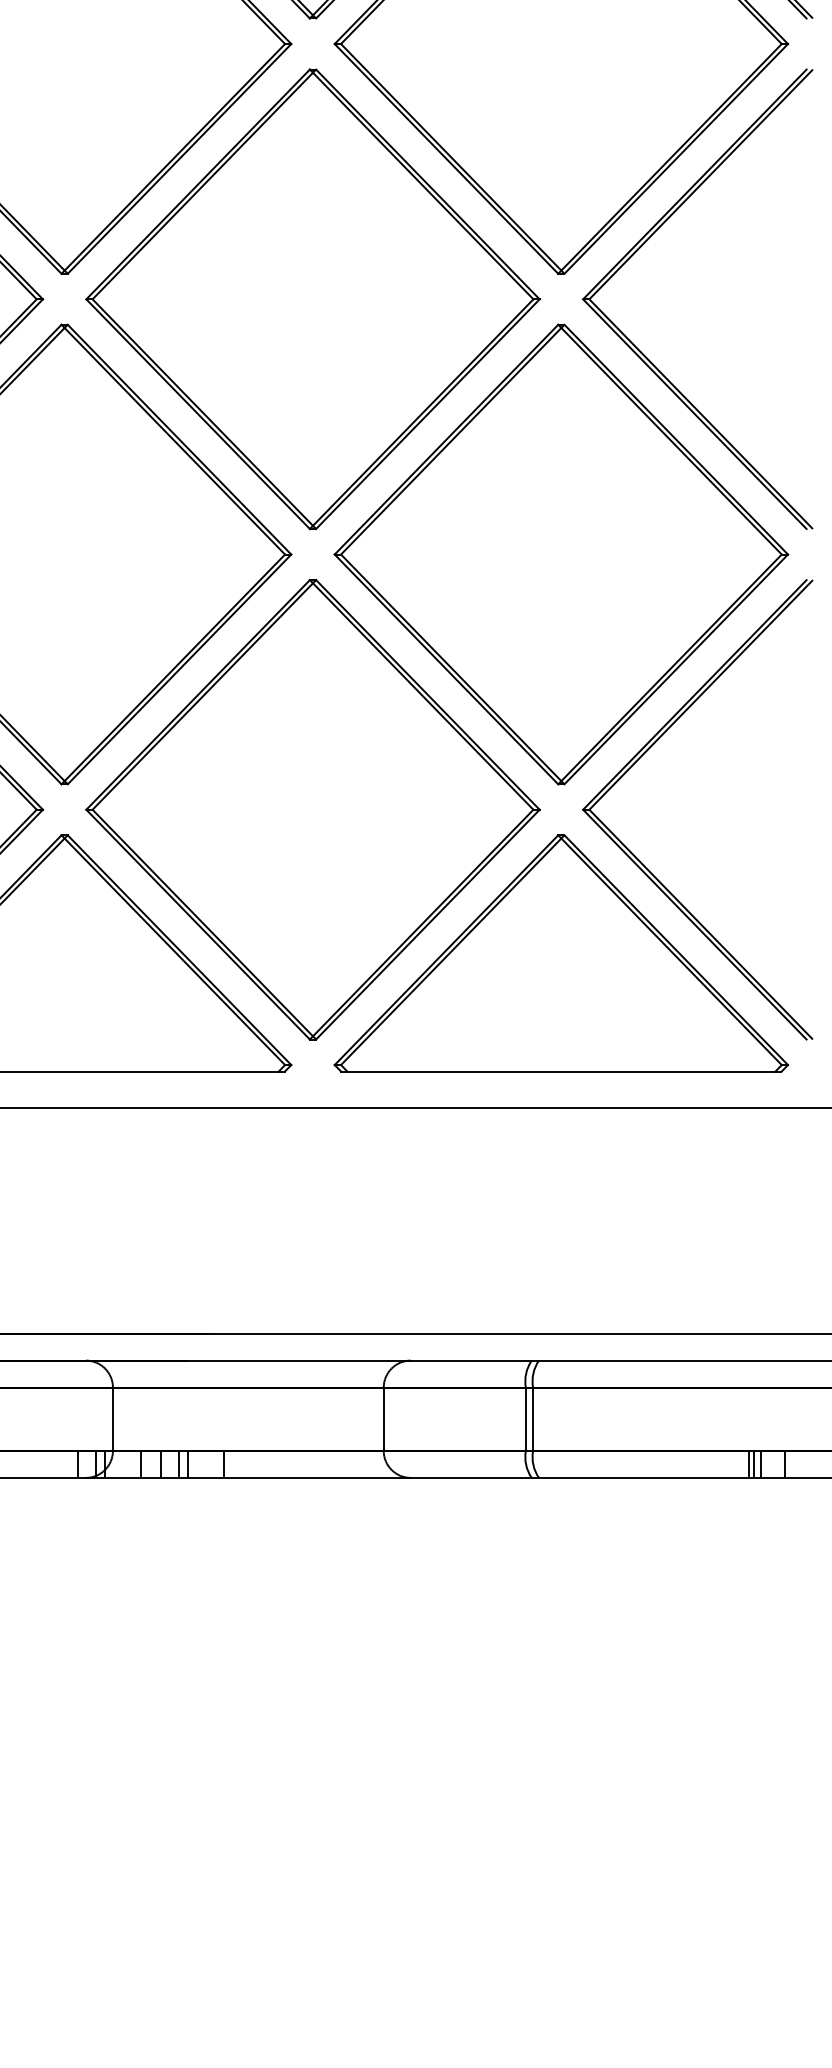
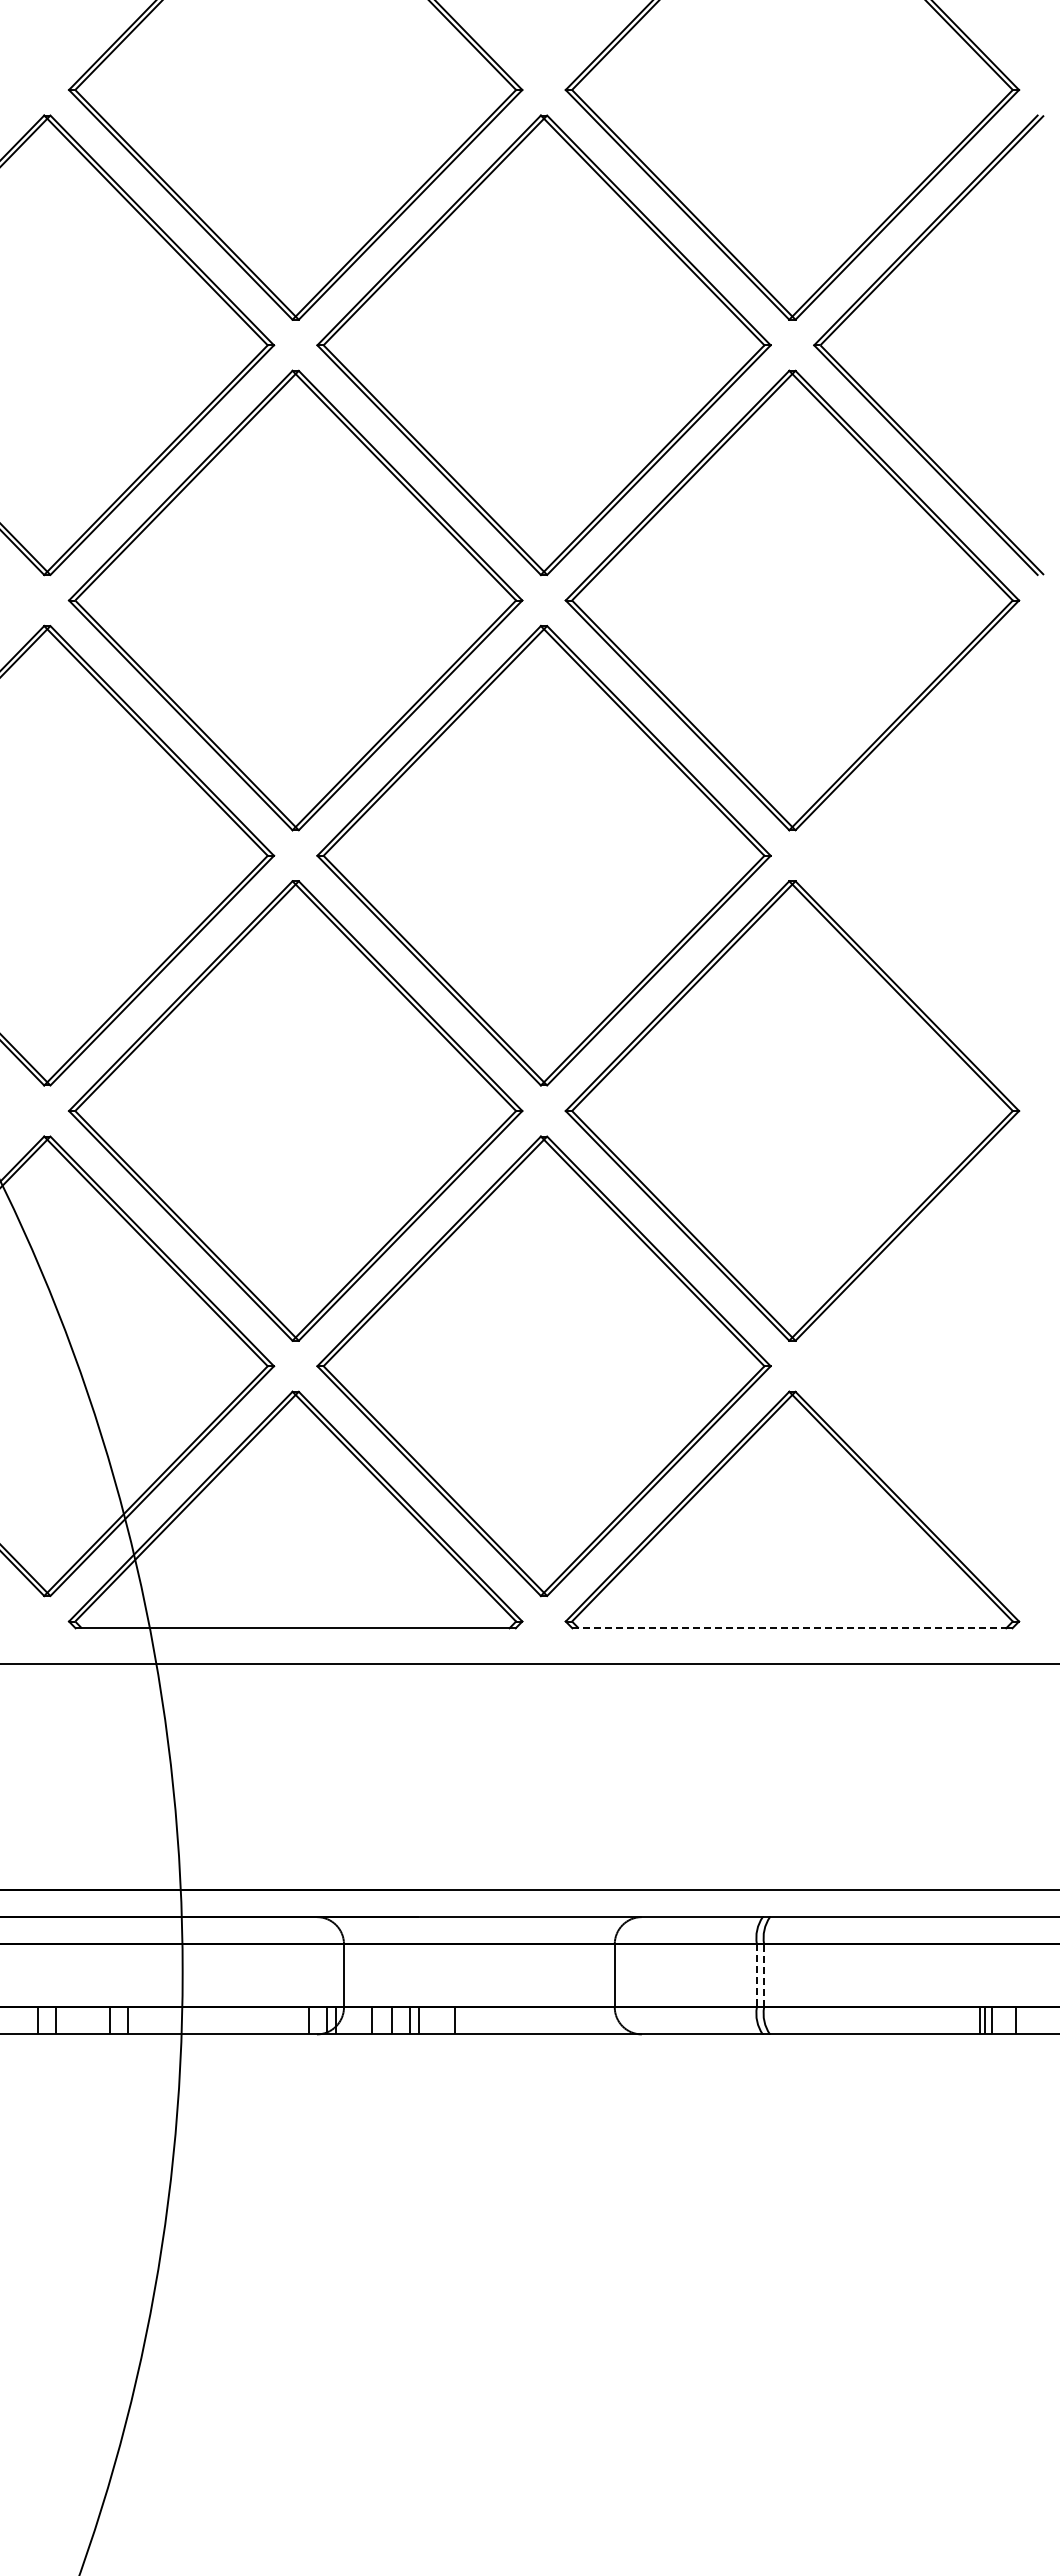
part: (643, 245) -> (874, 801), removed
part: (643, 756) -> (874, 1312), removed
line: (558, 1072) -> (789, 1628), solid -> dashed
line: (525, 1419) -> (756, 1975), solid -> dashed
line: (533, 1419) -> (764, 1975), solid -> dashed

